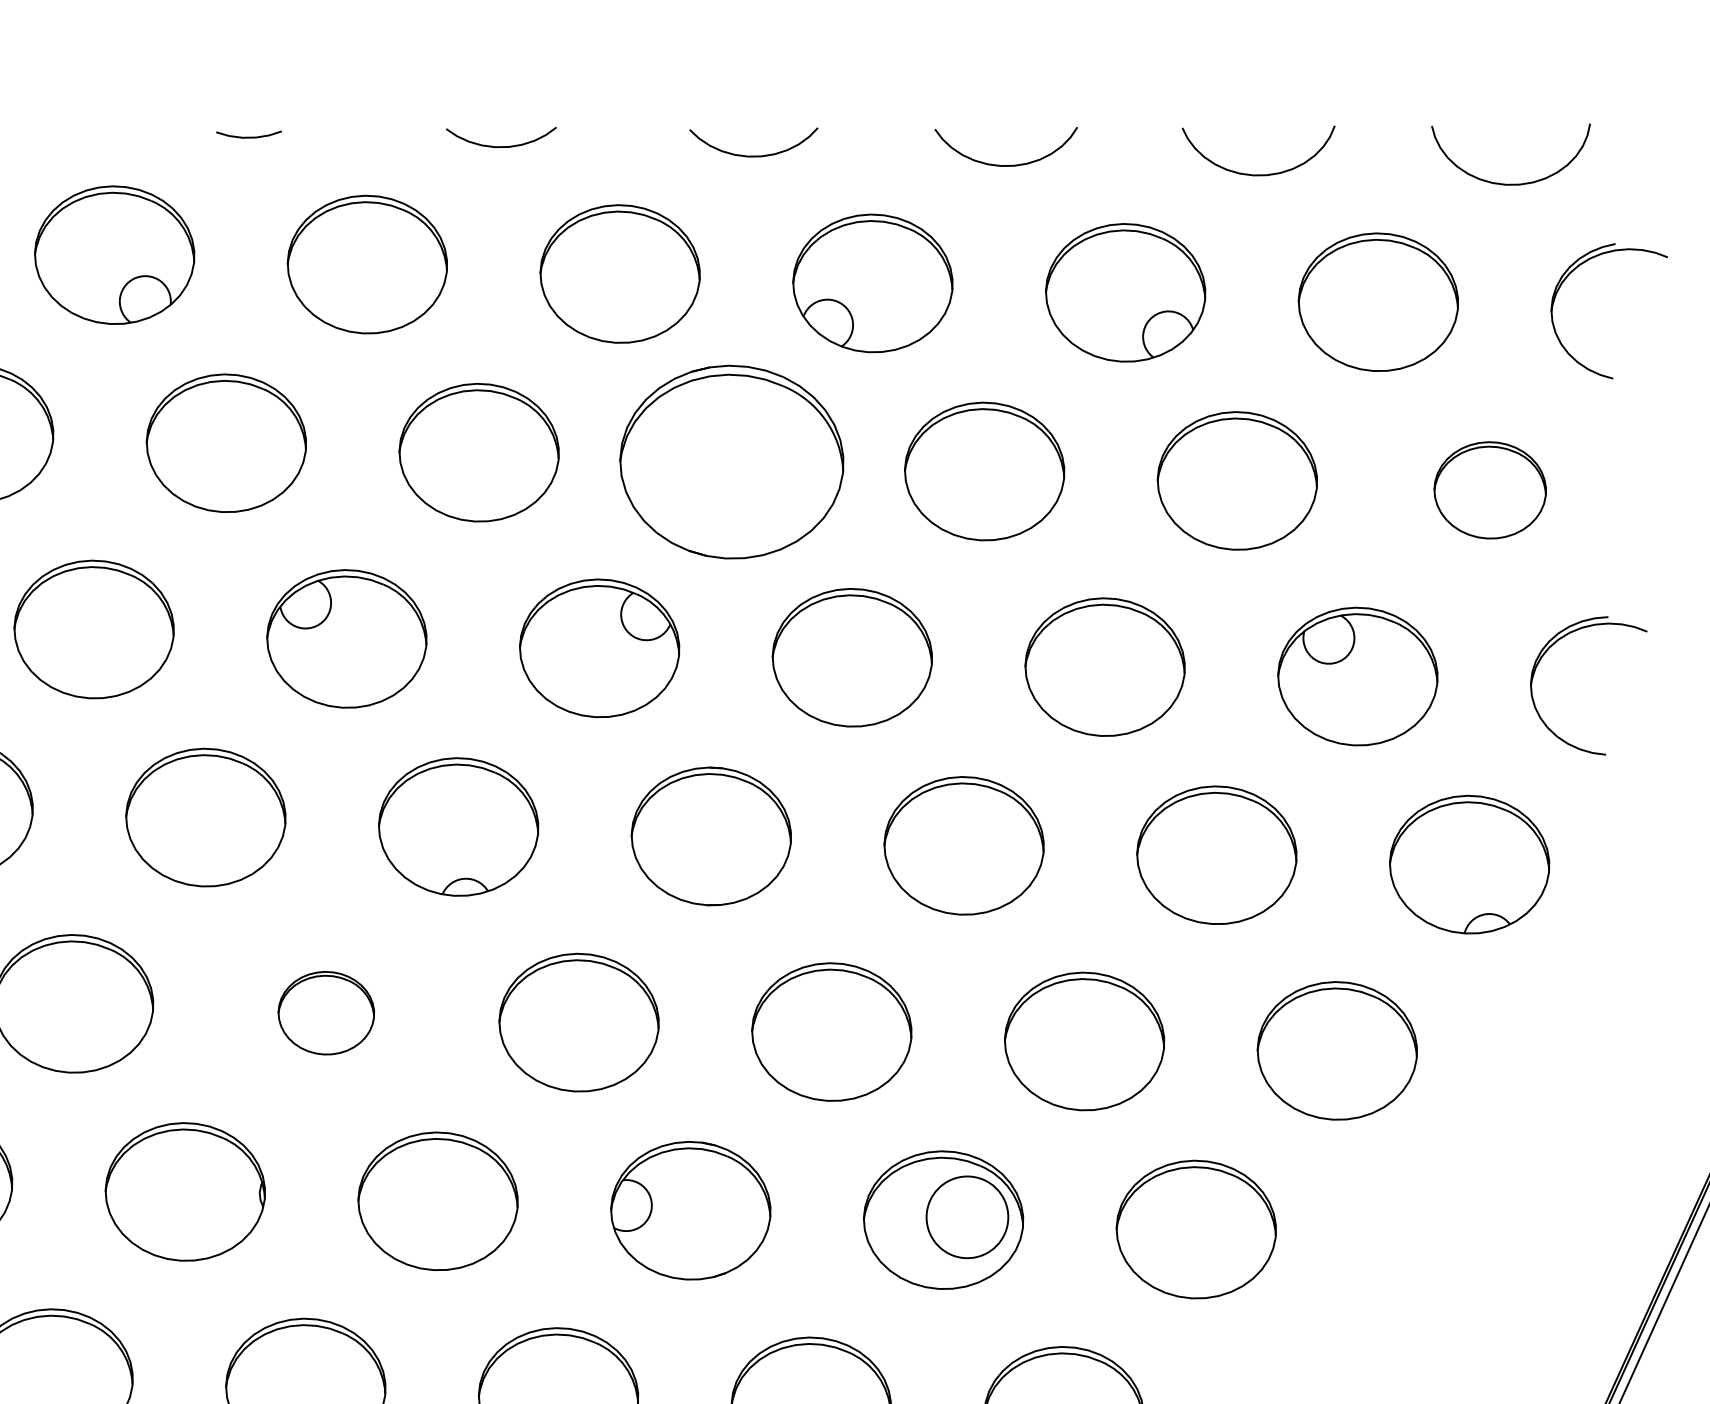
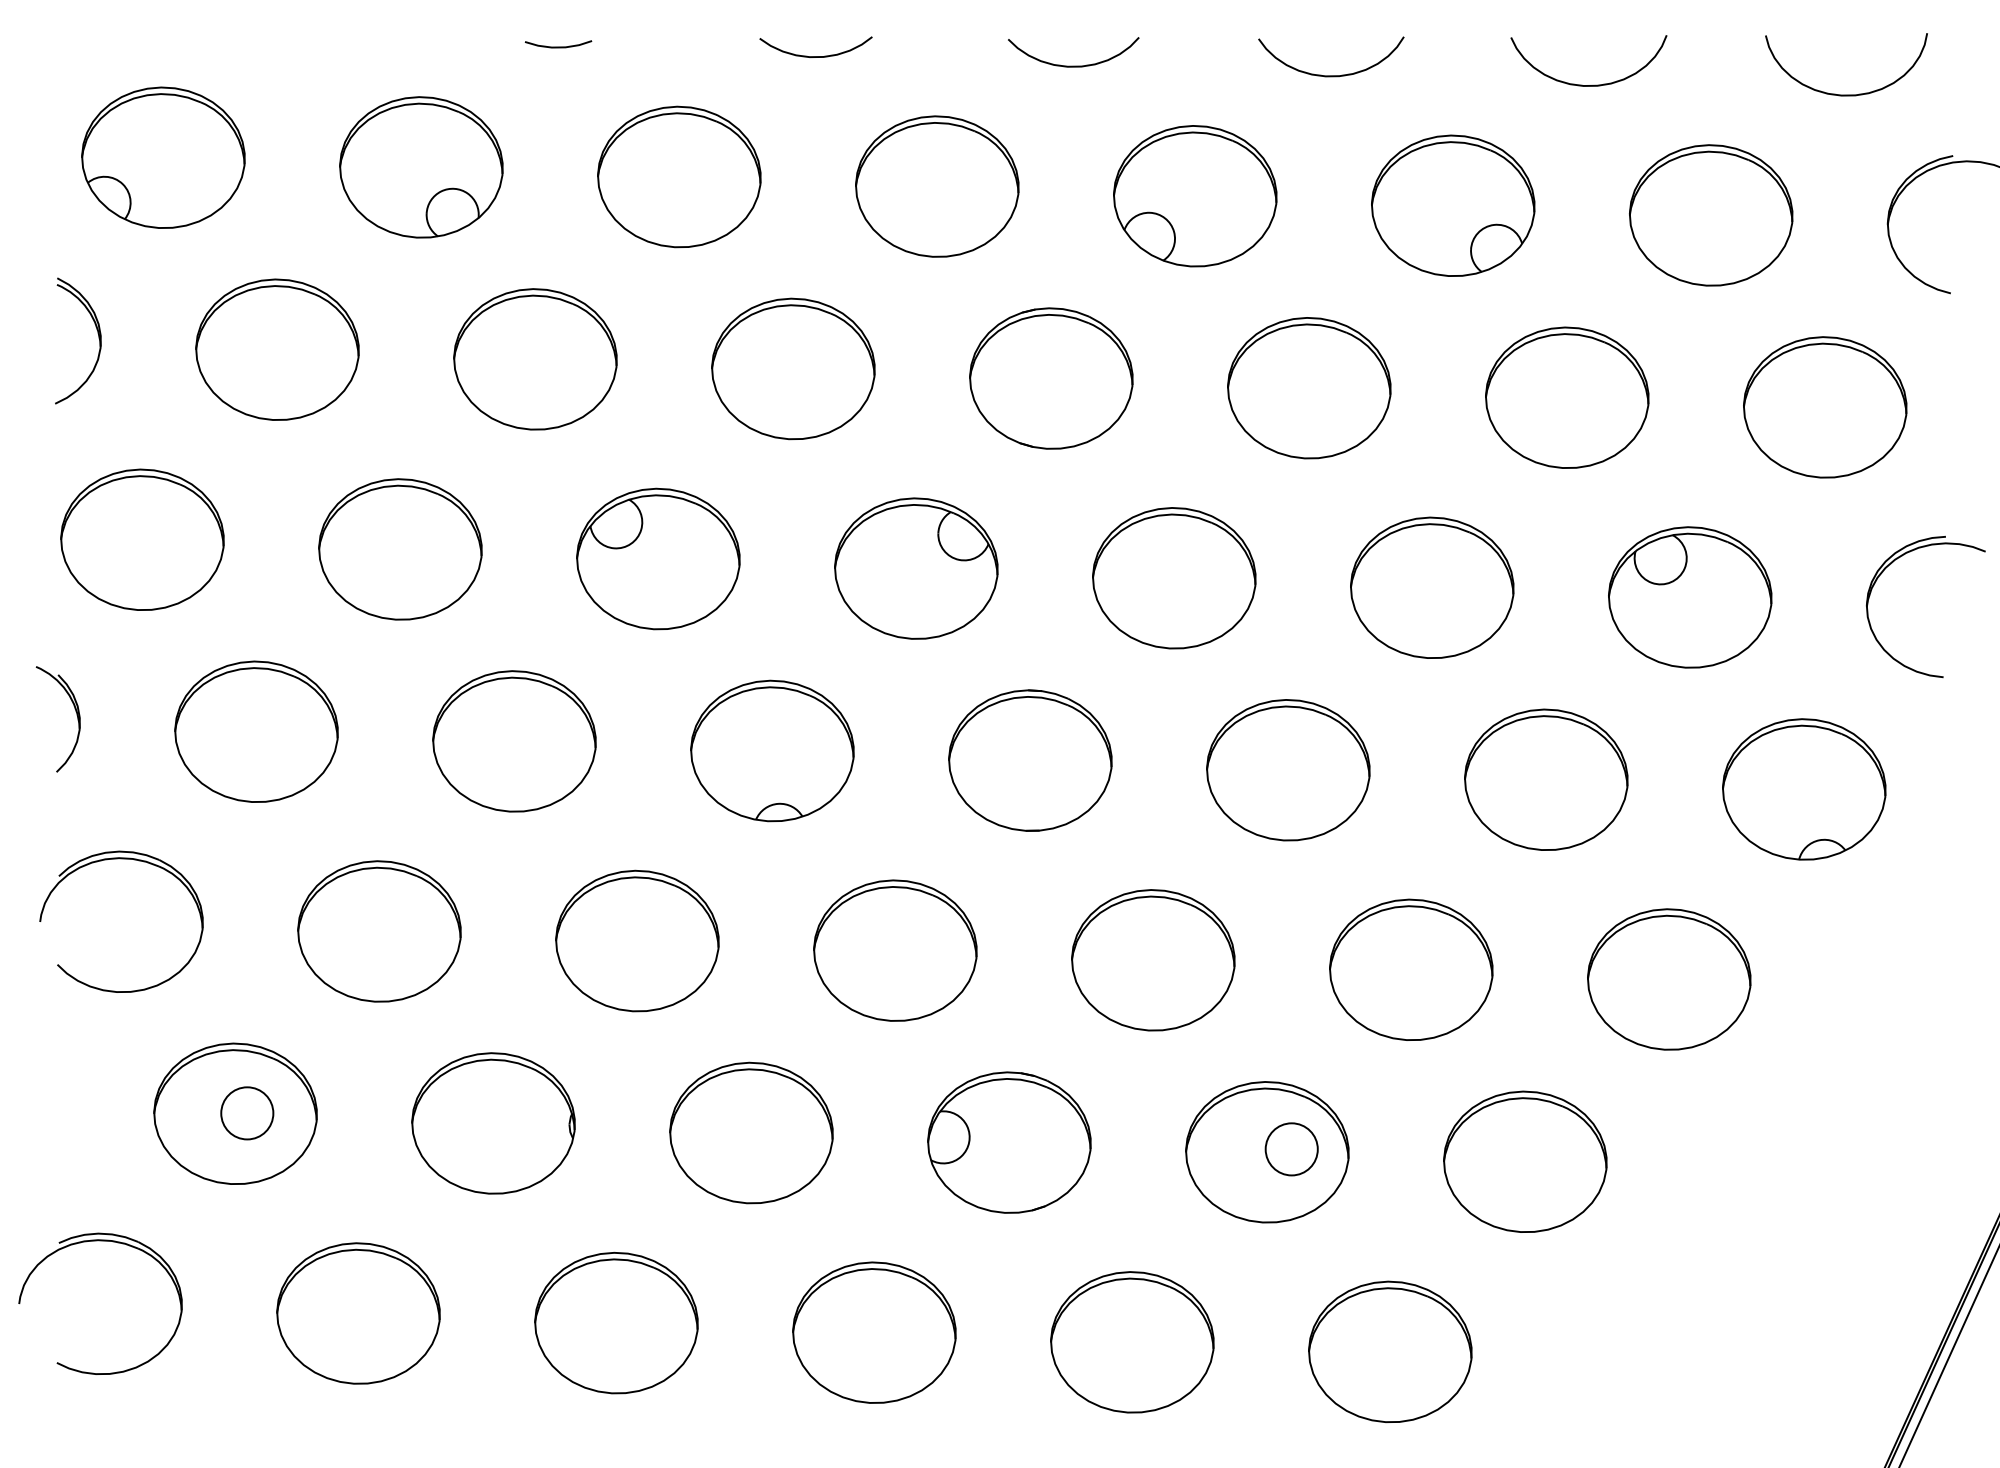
part: (732, 462) -> (1051, 378), size x0.71
part: (1490, 490) -> (1825, 407), size x1.43
part: (326, 1012) -> (637, 940), size x1.67
circle: (967, 1217) -> (1291, 1149), size x0.62

